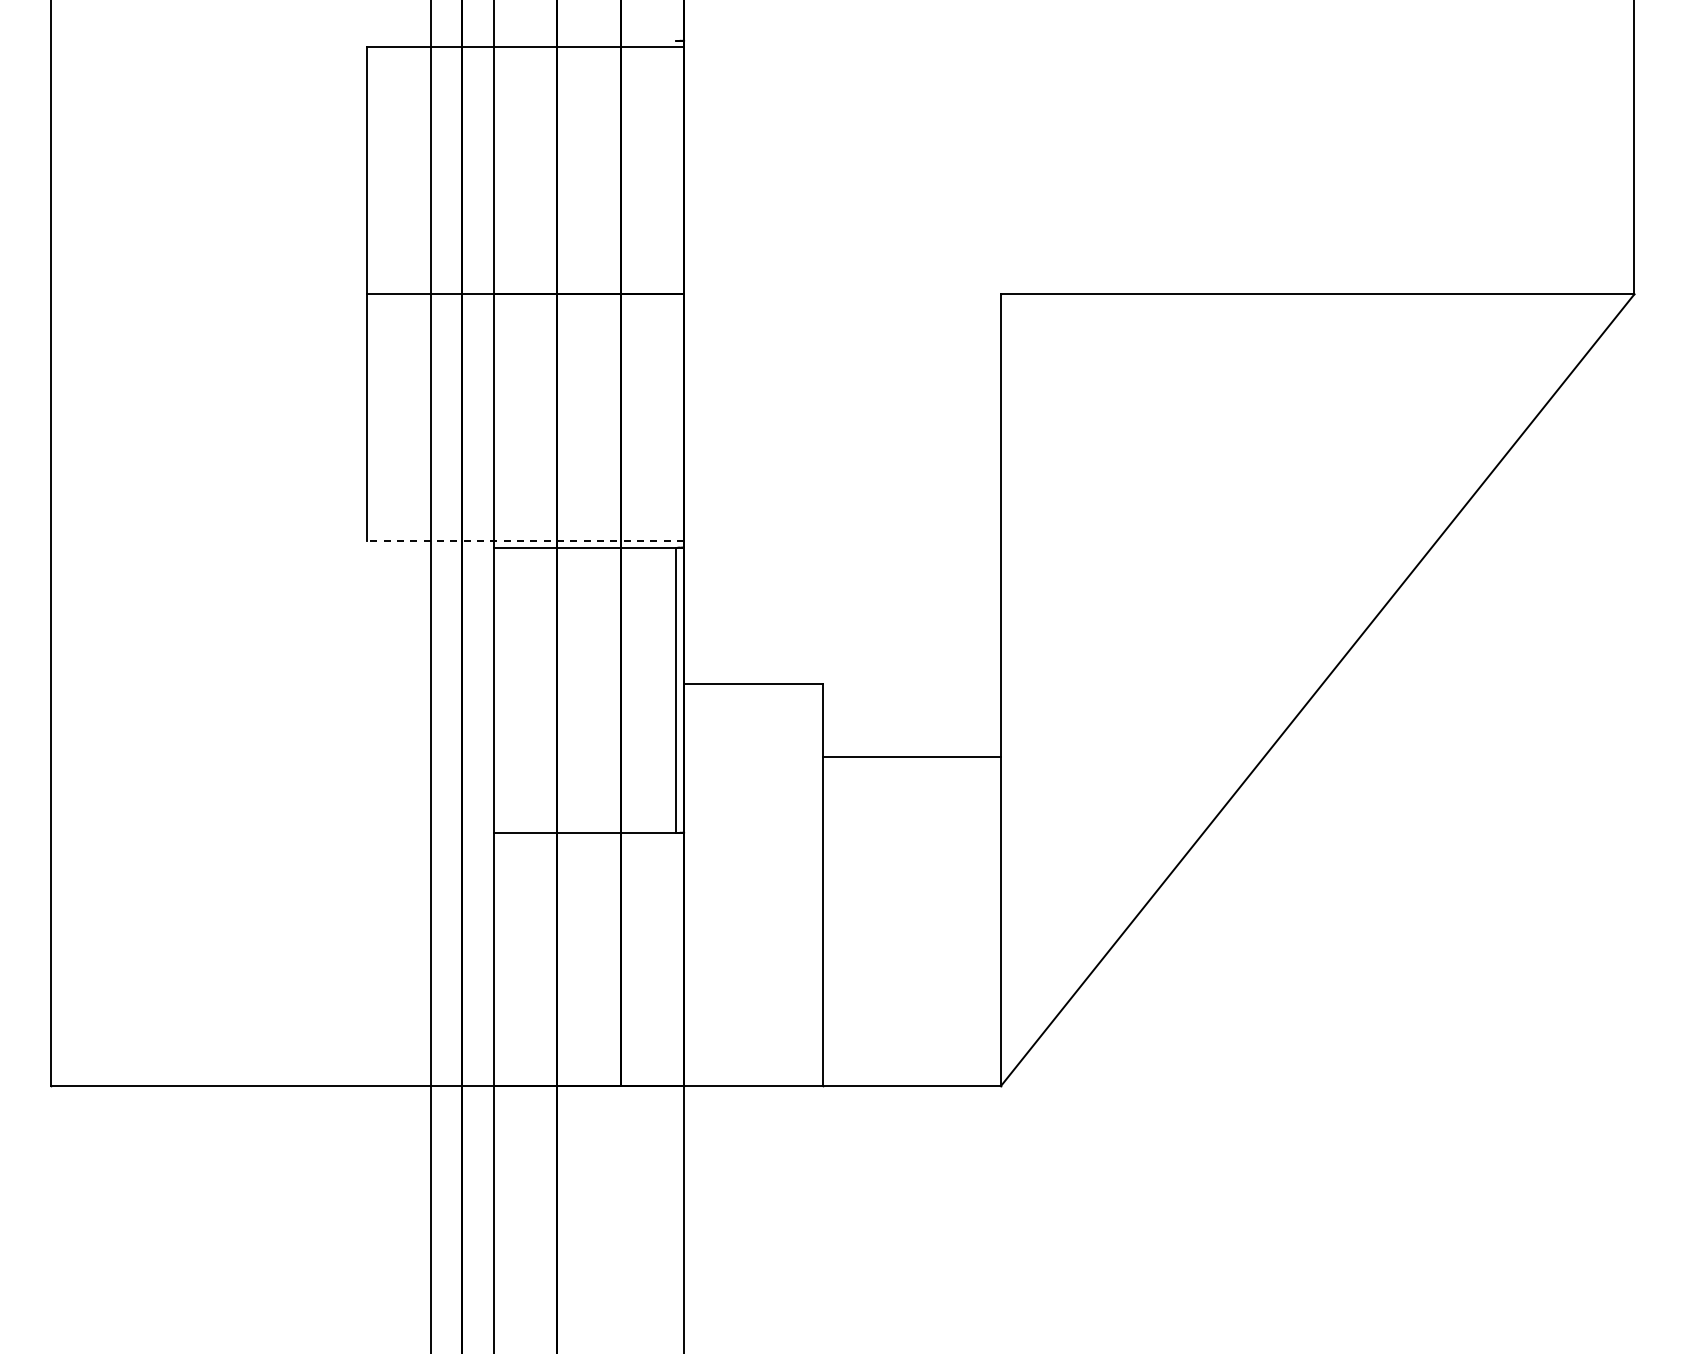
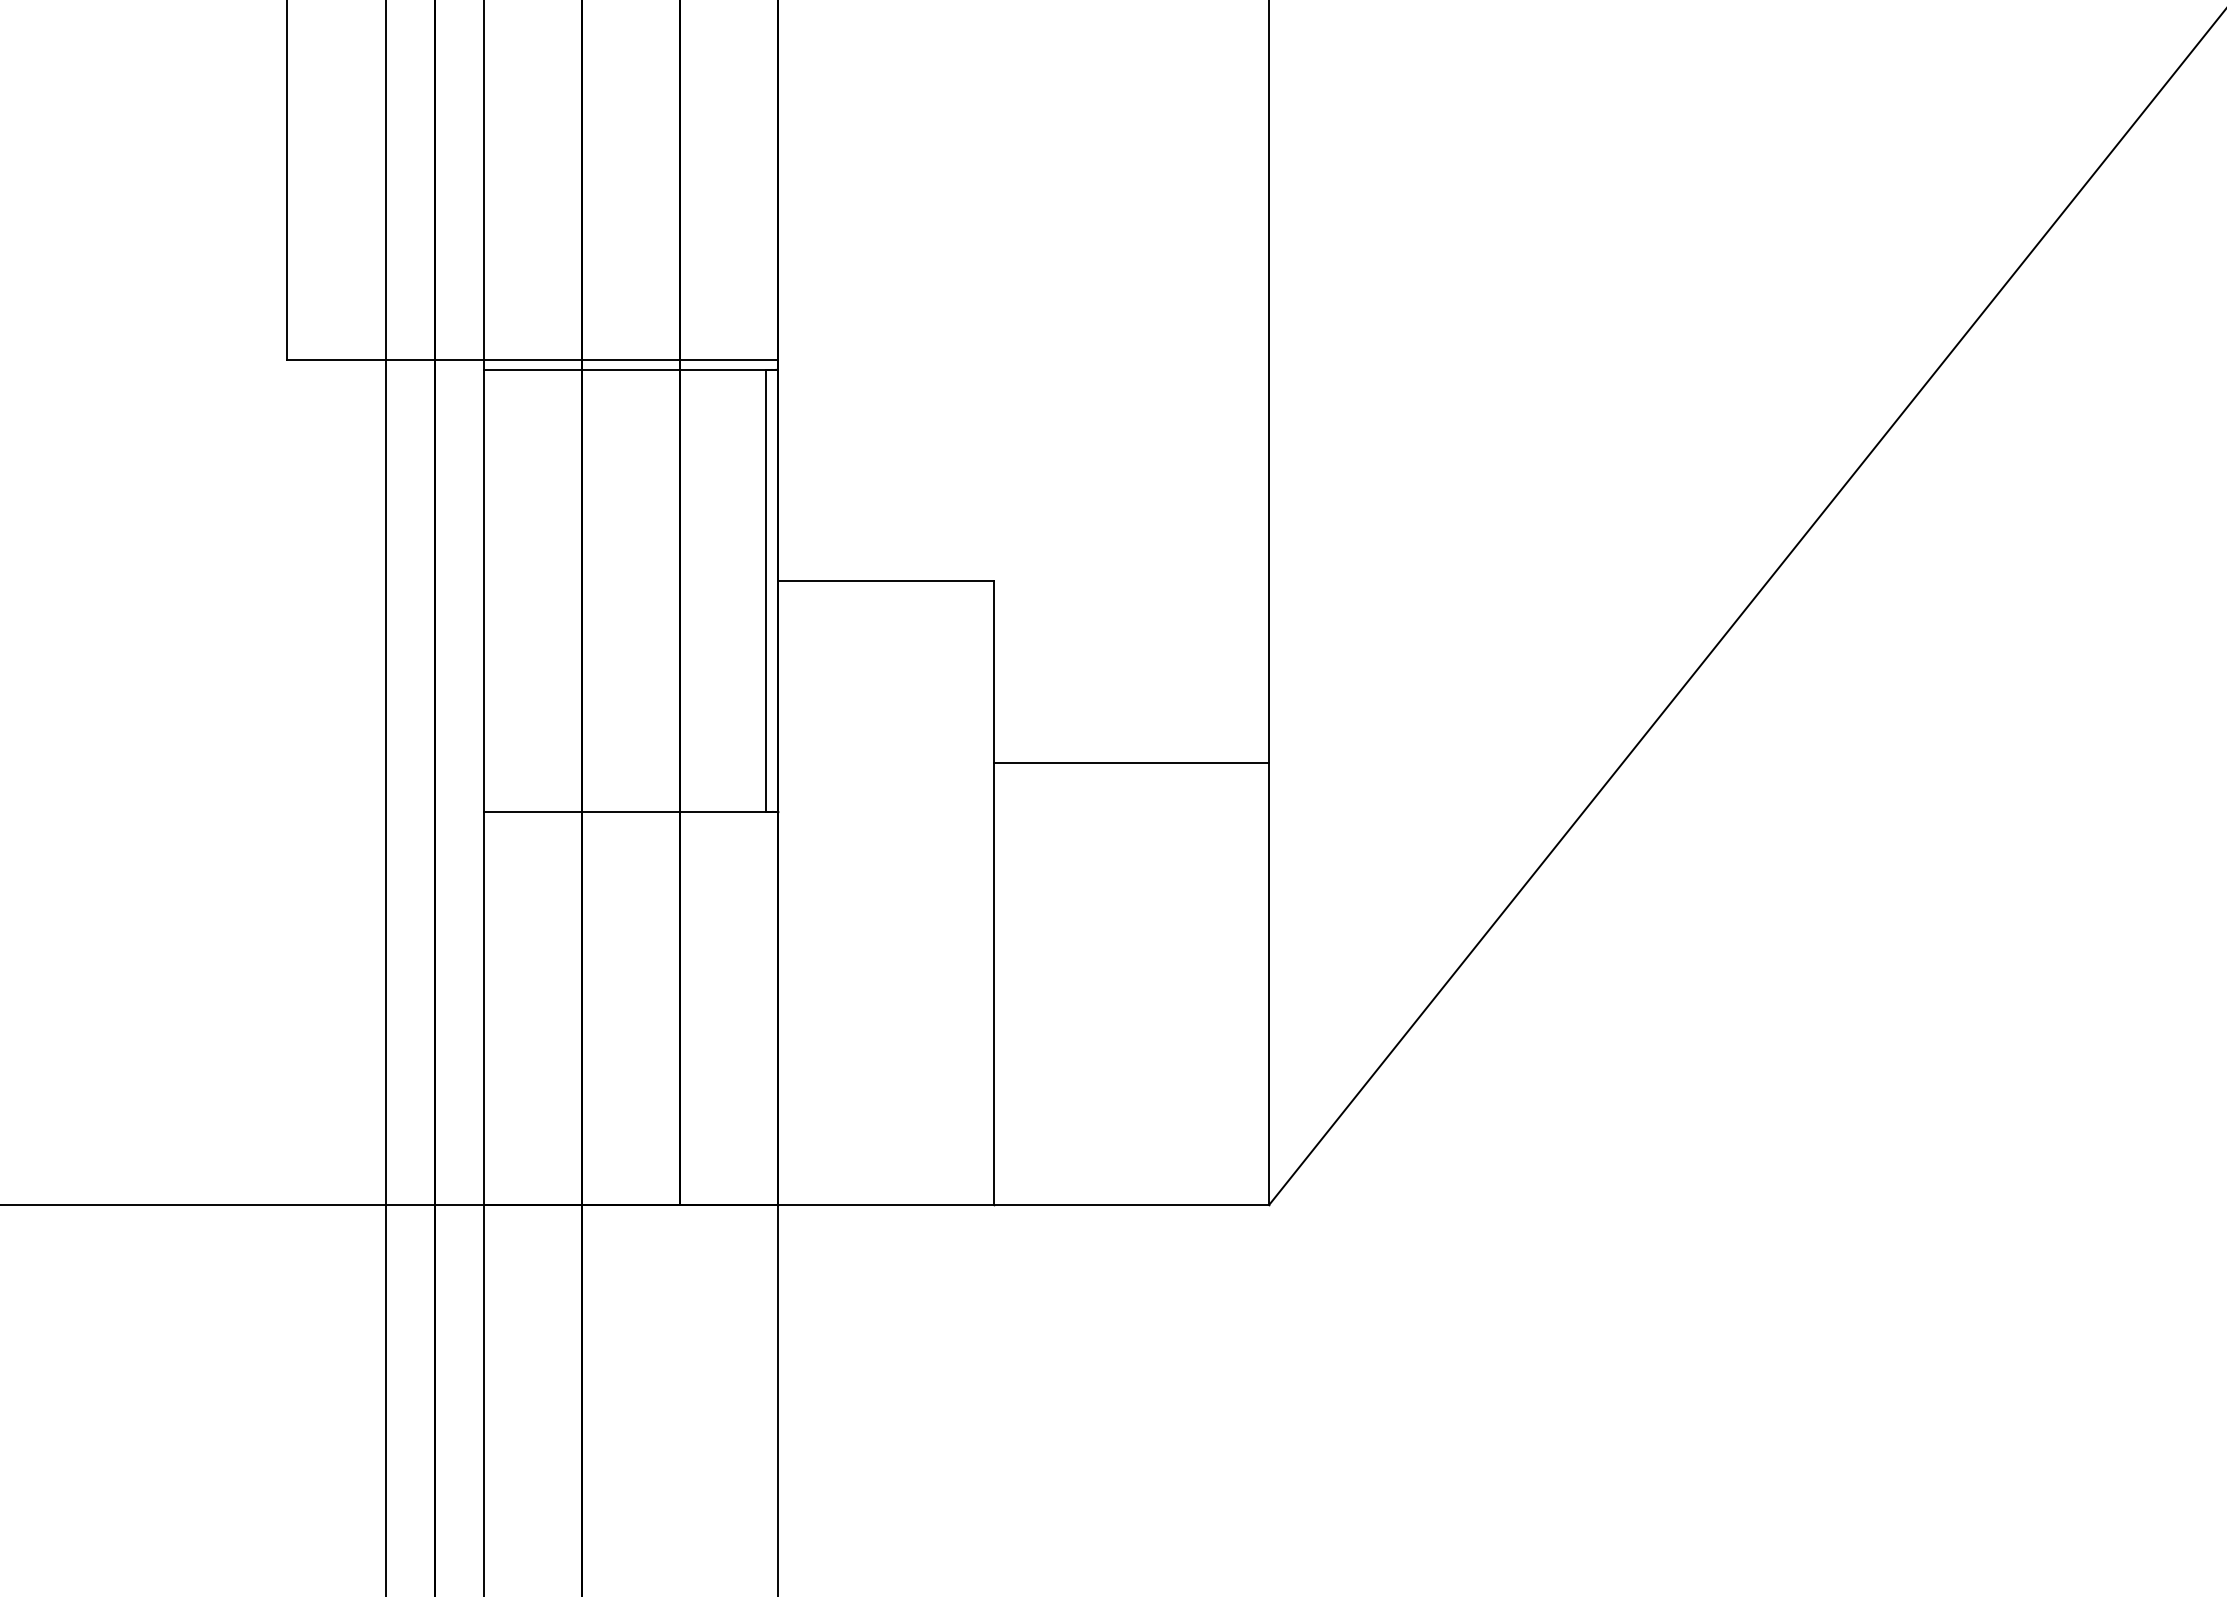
line: (525, 541) -> (532, 360), dashed -> solid
line: (911, 757) -> (1130, 763), moved

